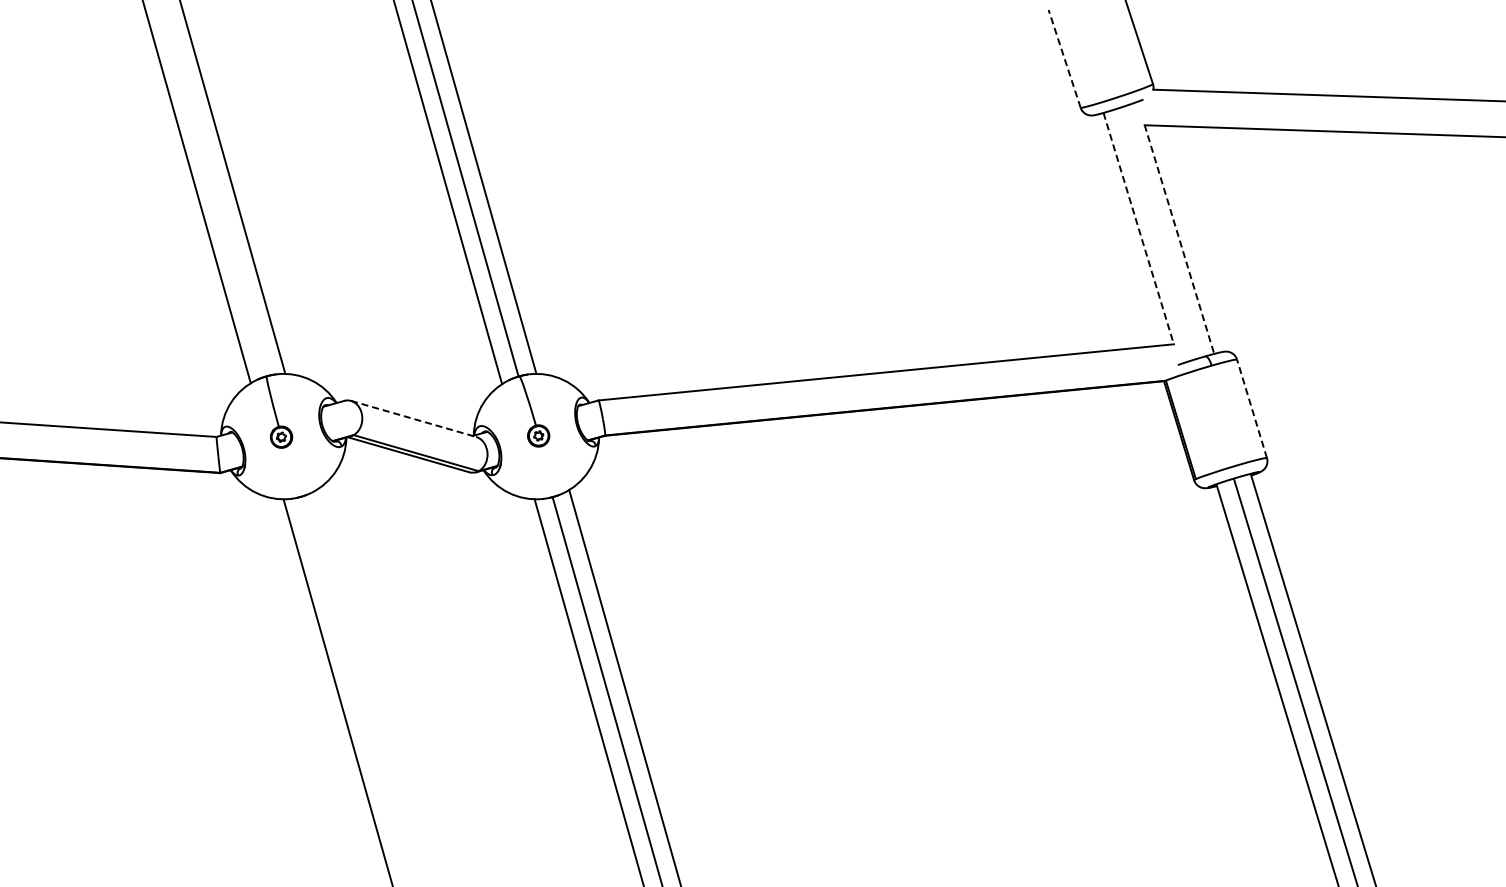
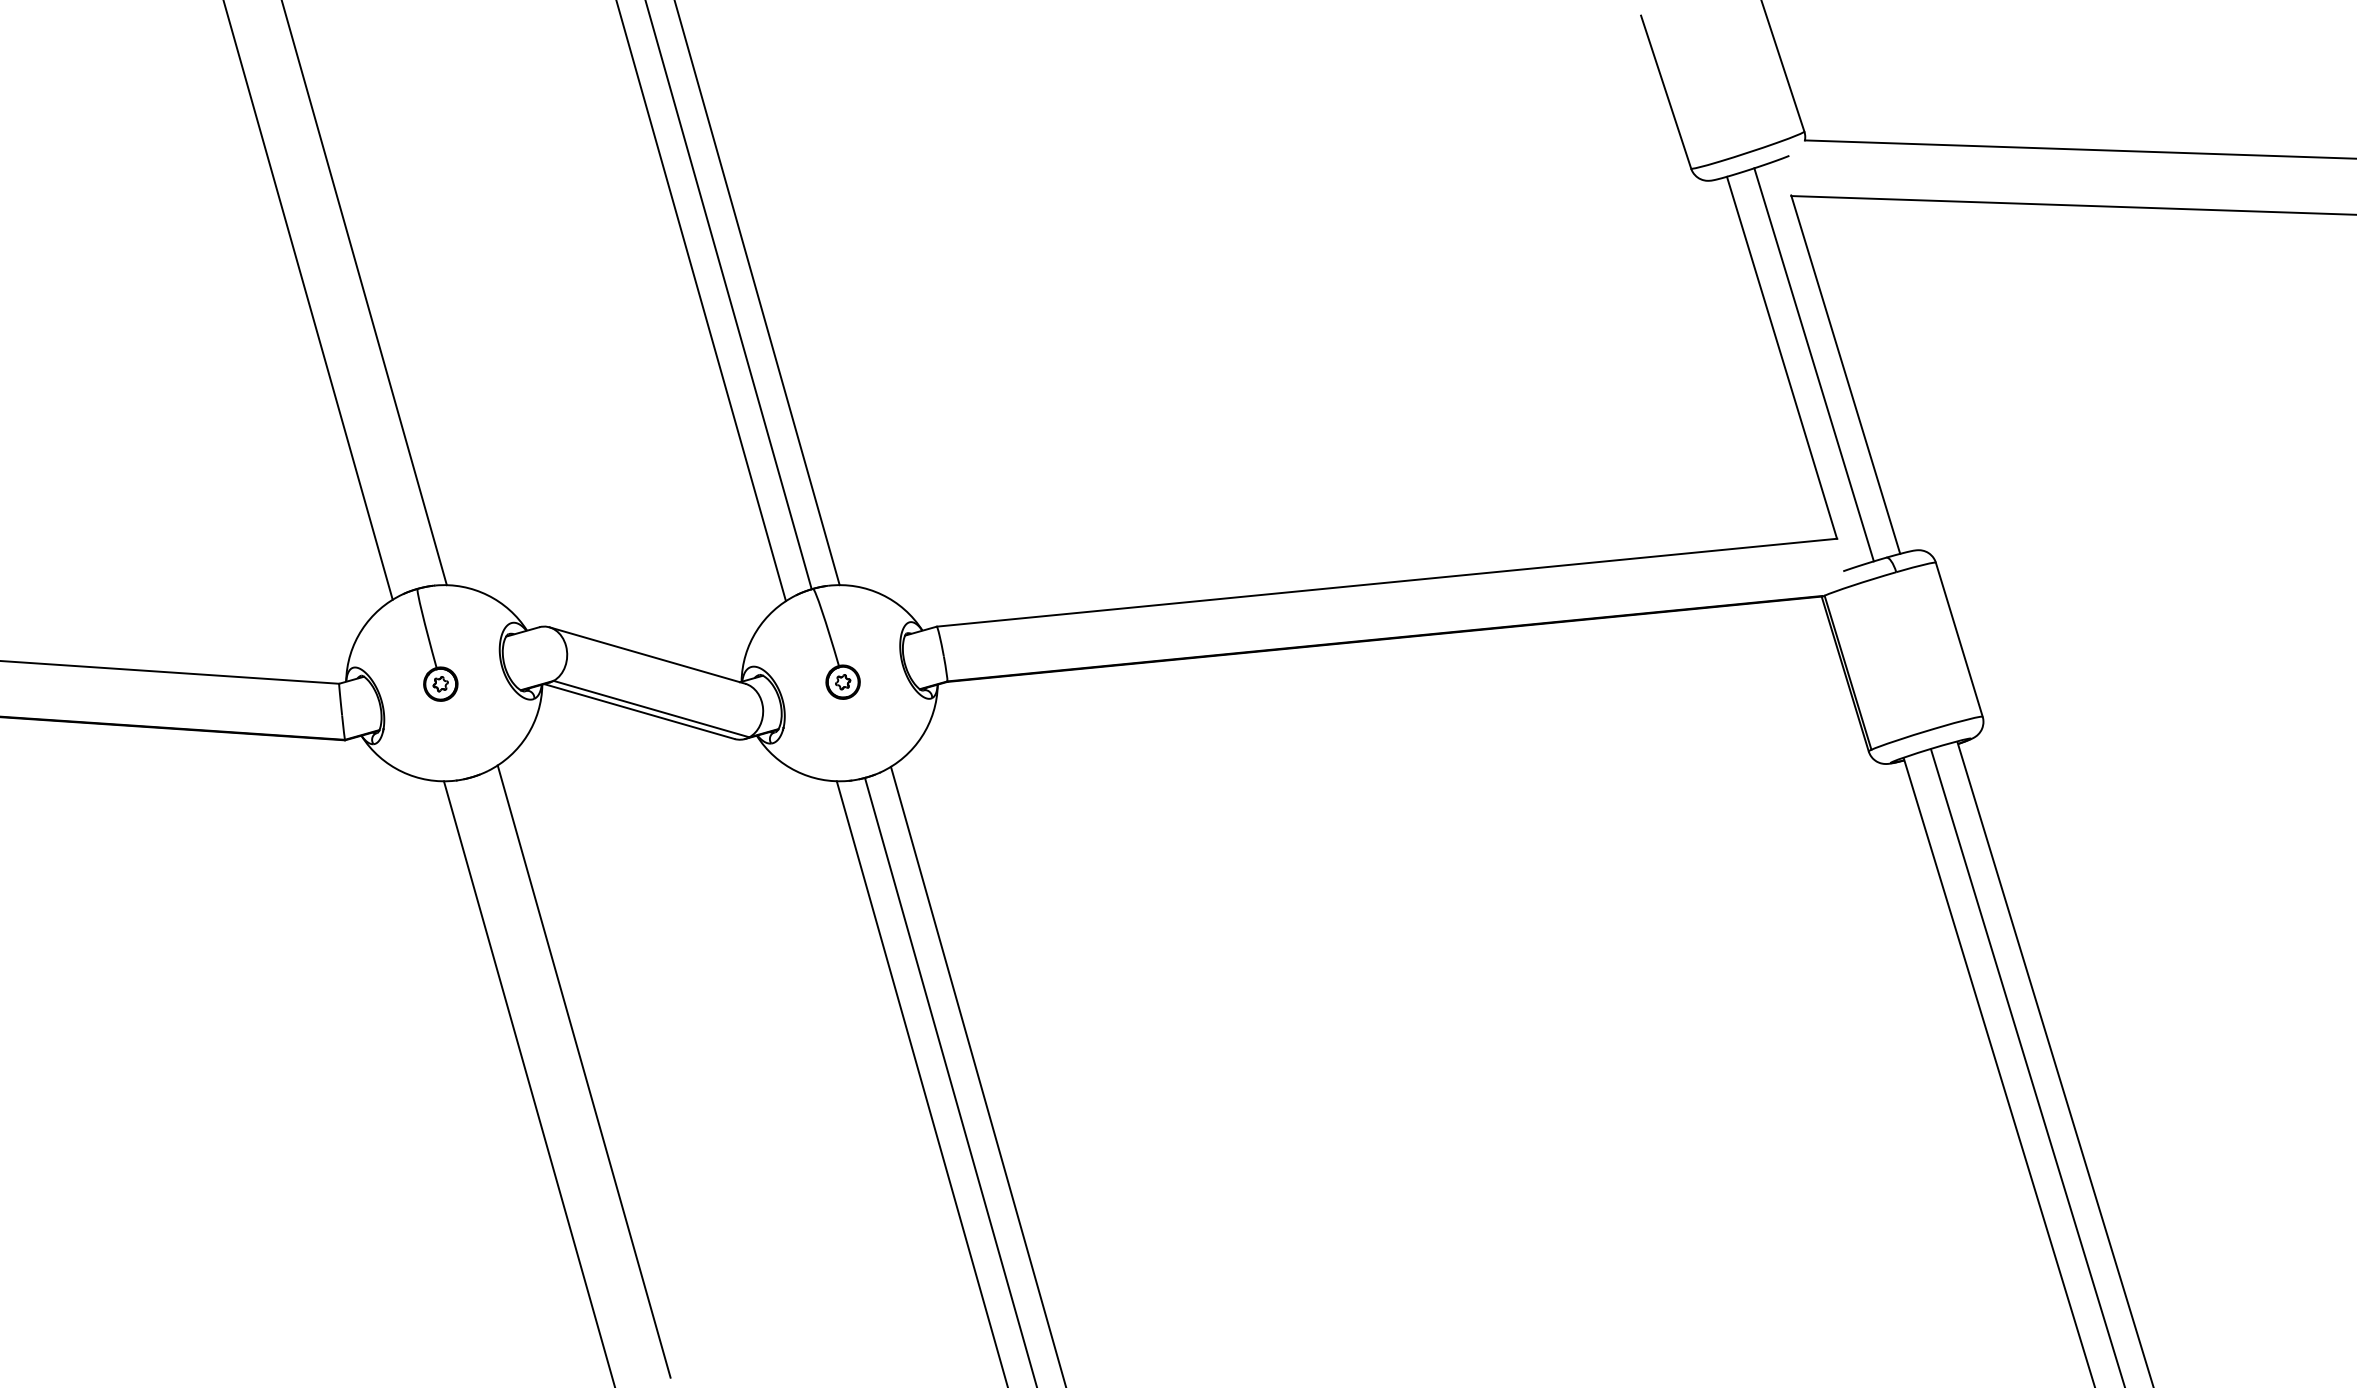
line: (1064, 58) -> (1665, 91), dashed -> solid
line: (1138, 228) -> (1781, 357), dashed -> solid
line: (1159, 232) -> (1814, 363), added
line: (1179, 239) -> (1845, 374), dashed -> solid
line: (1251, 408) -> (1958, 639), dashed -> solid
line: (414, 419) -> (648, 656), dashed -> solid
line: (372, 684) -> (583, 1071), added

